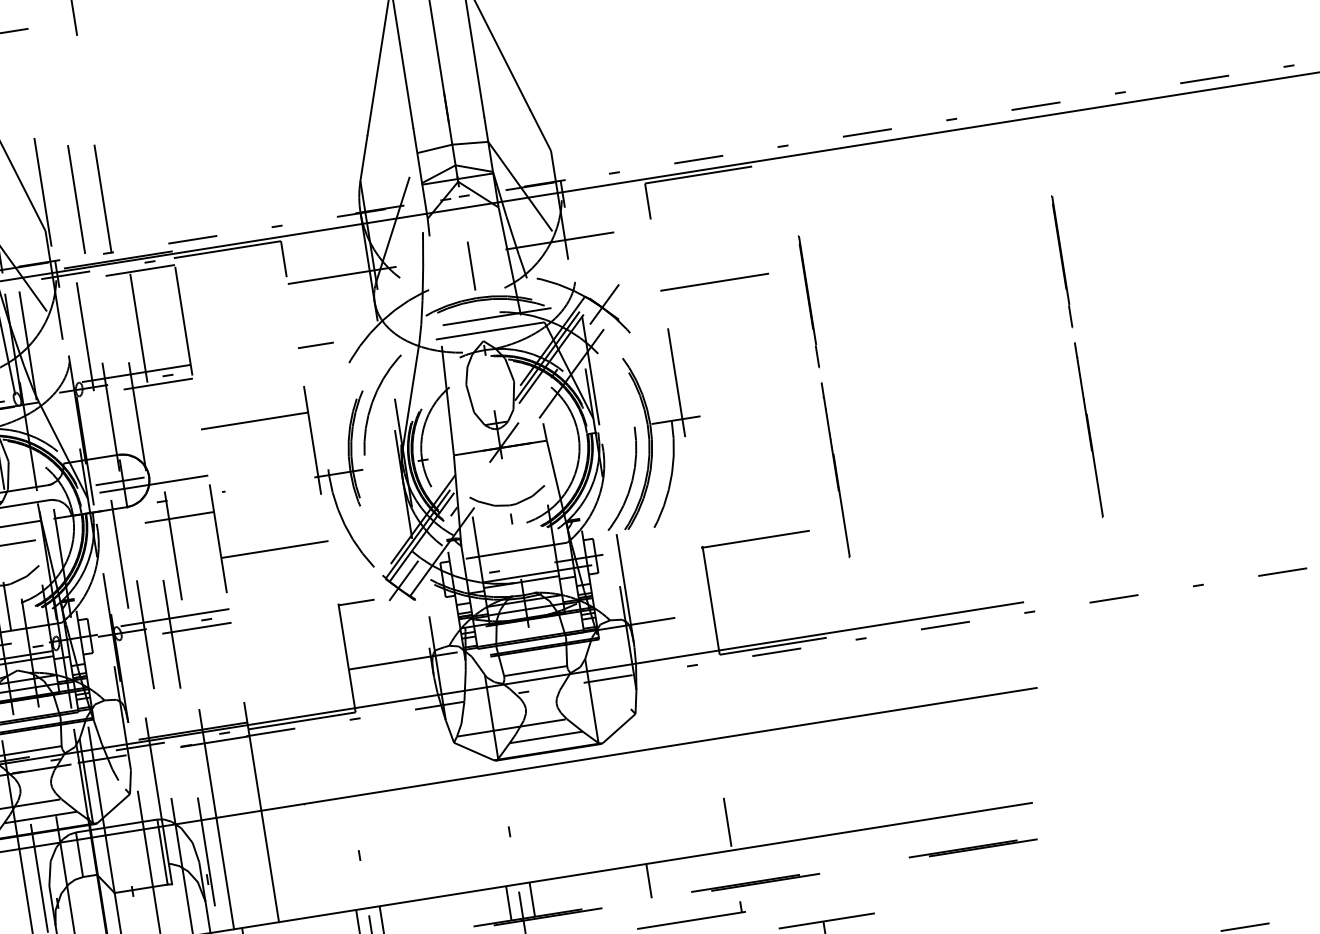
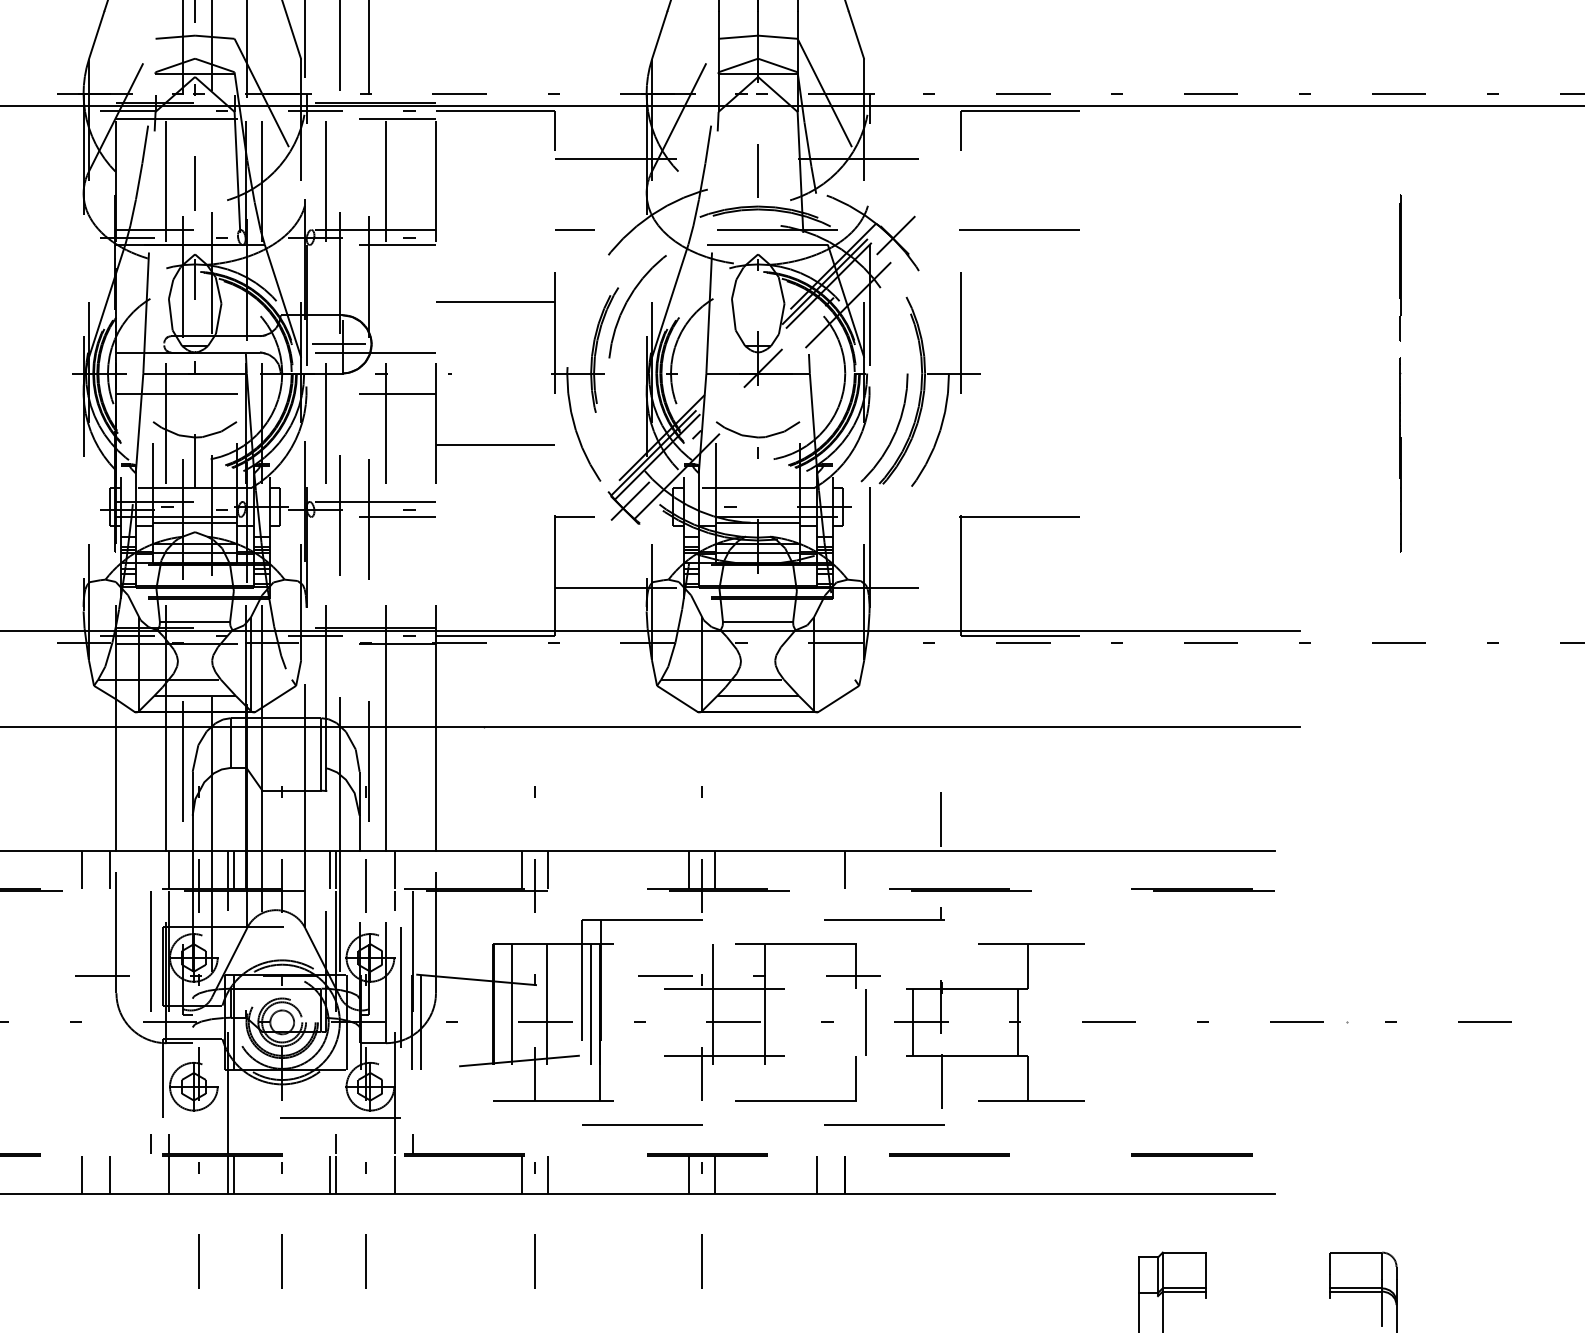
line: (823, 396) -> (1118, 373), removed

